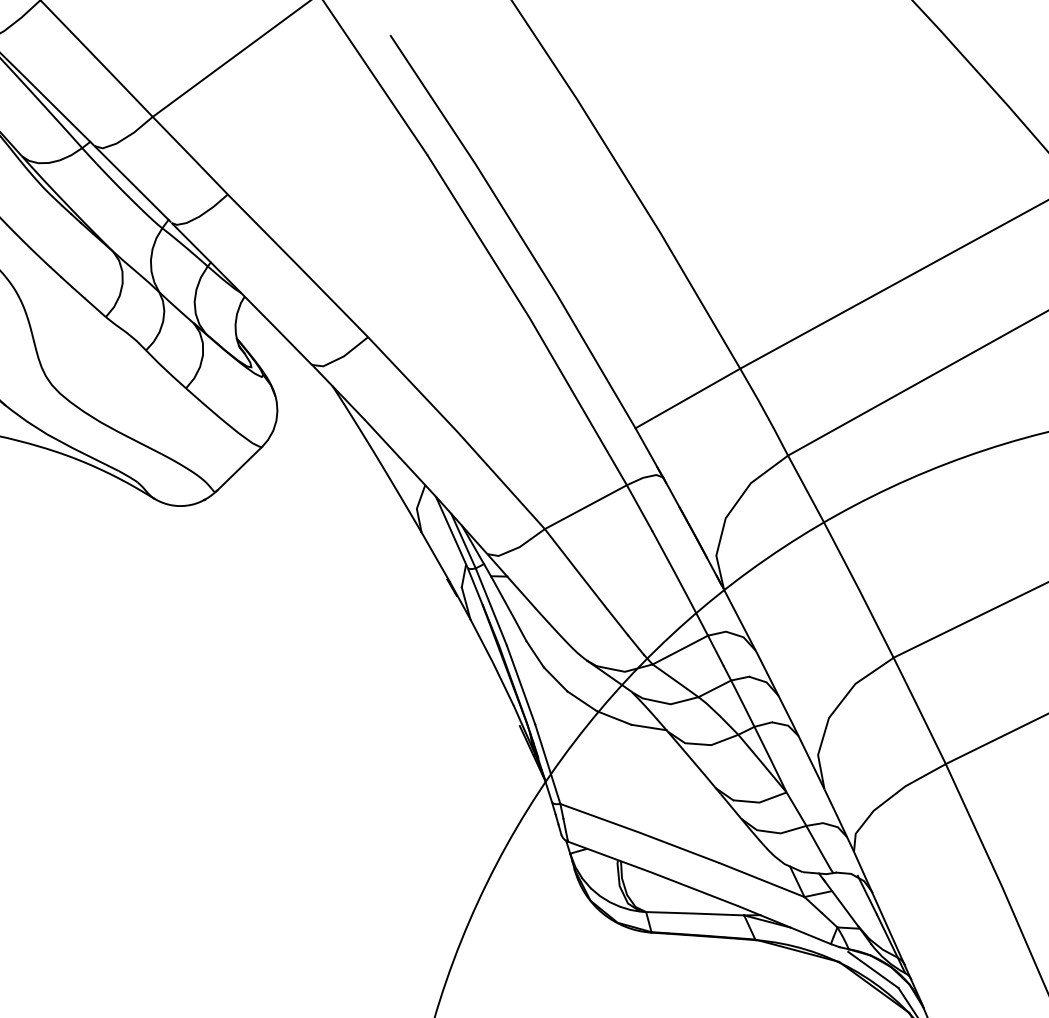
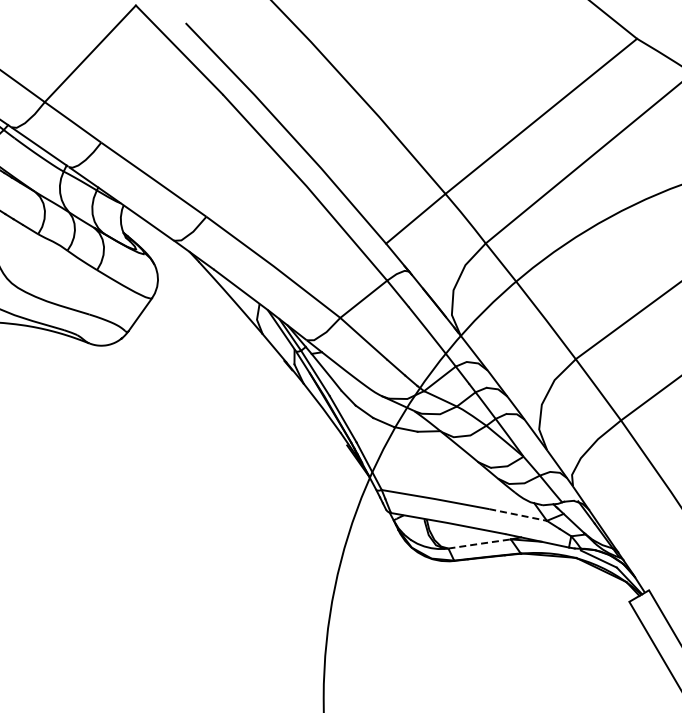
line: (762, 880) -> (518, 515), solid -> dashed
line: (695, 912) -> (479, 543), solid -> dashed

